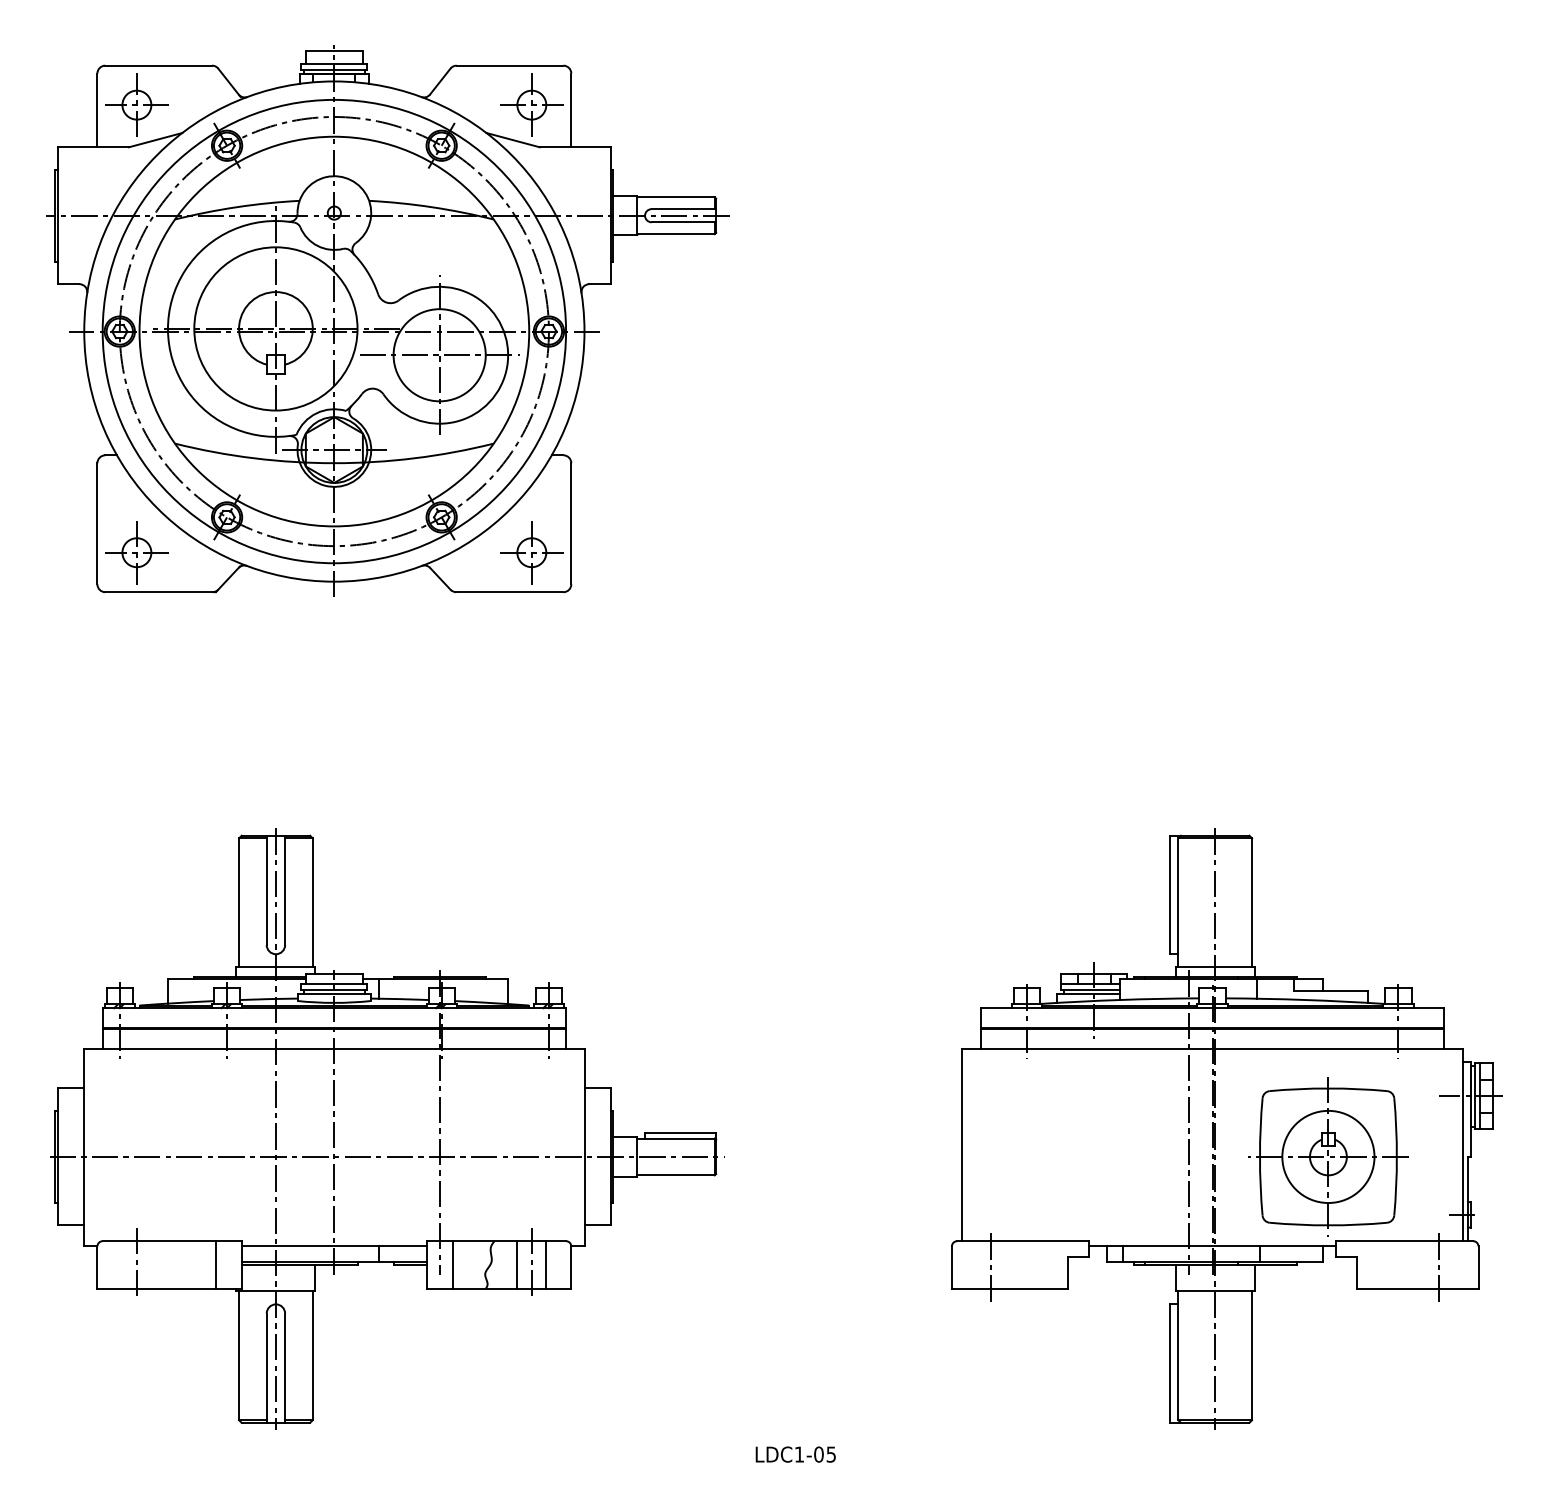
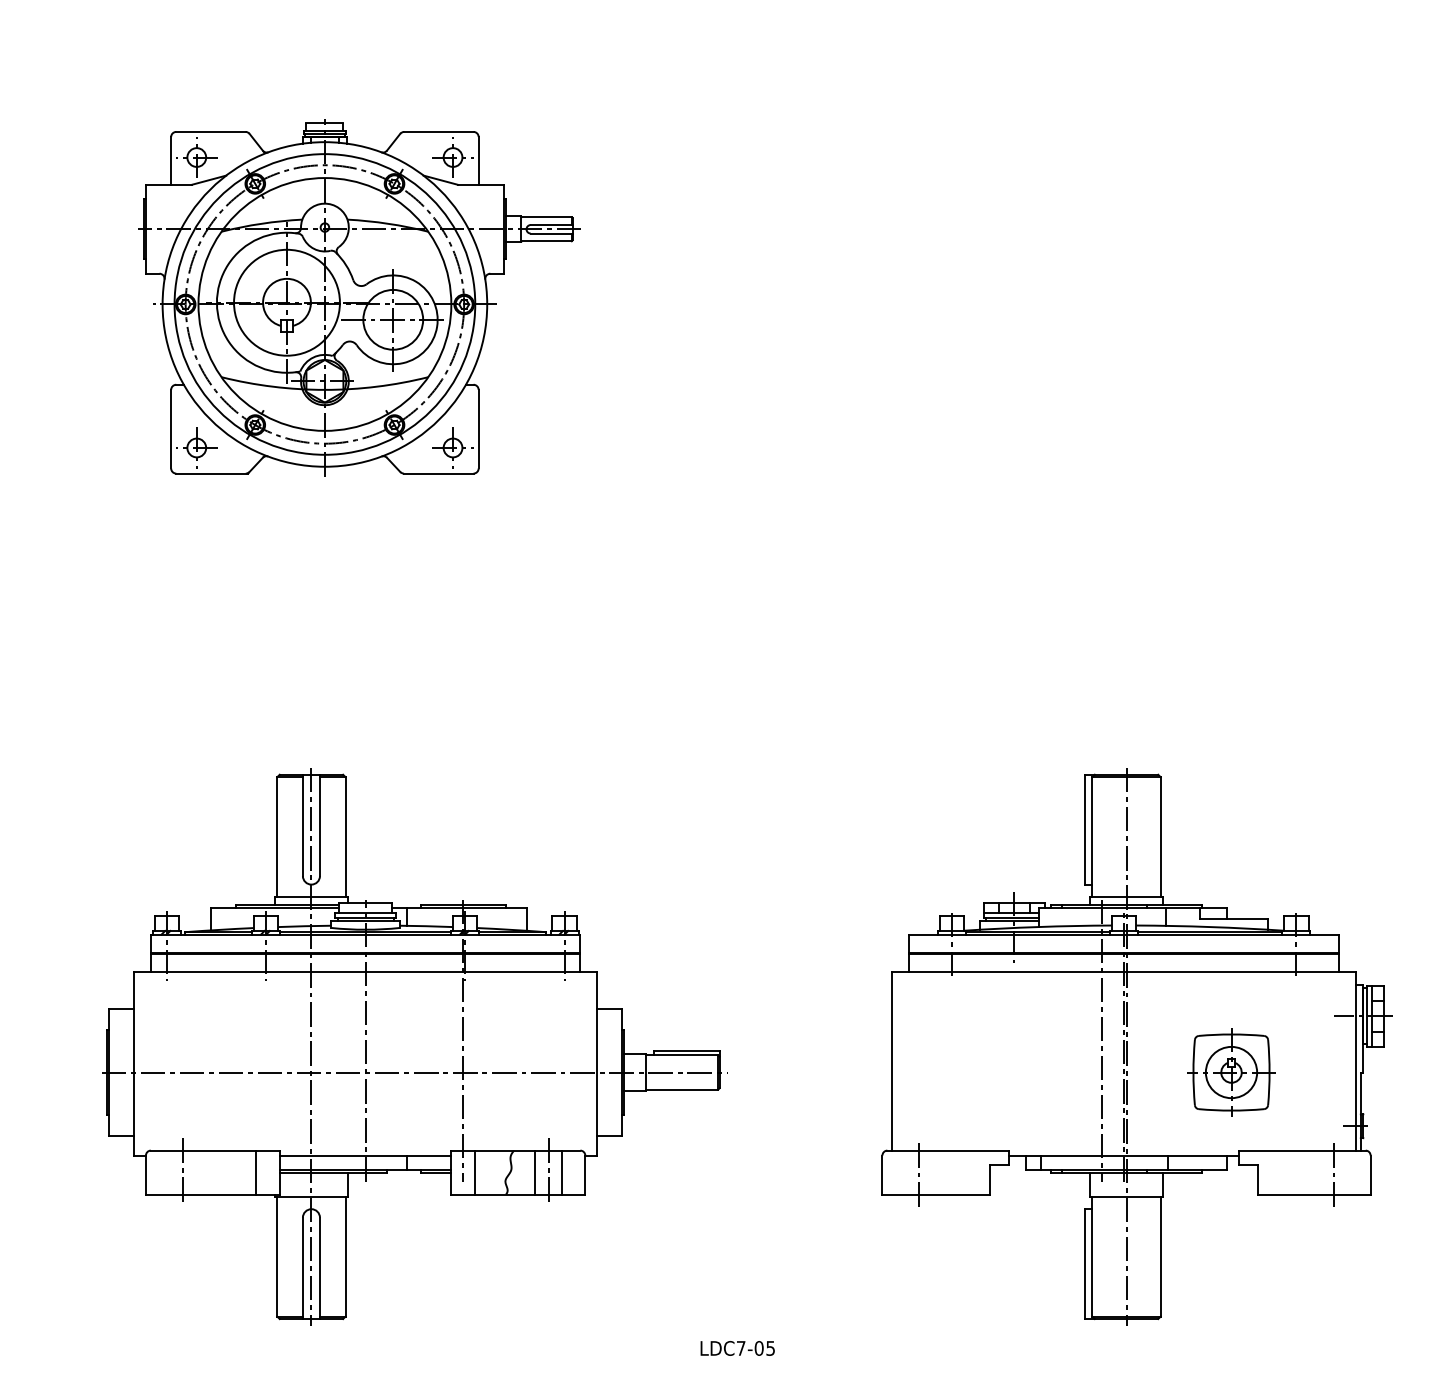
part: (387, 320) -> (359, 297), size x0.7
part: (387, 1128) -> (414, 1046), moved
part: (1328, 1156) -> (1231, 1072), size x0.6
text: (799, 1454) -> (741, 1348), LDC1-05 -> LDC7-05

